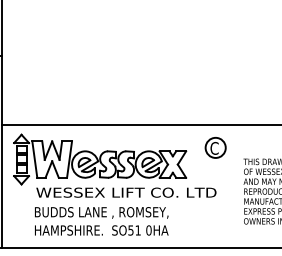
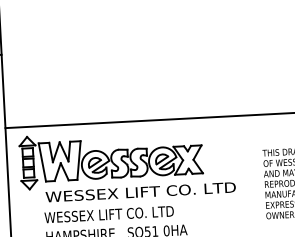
part: (215, 147) -> (232, 139), removed
text: (101, 212) -> (115, 214), BUDDS LANE , ROMSEY, -> WESSEX LIFT CO. LTD

